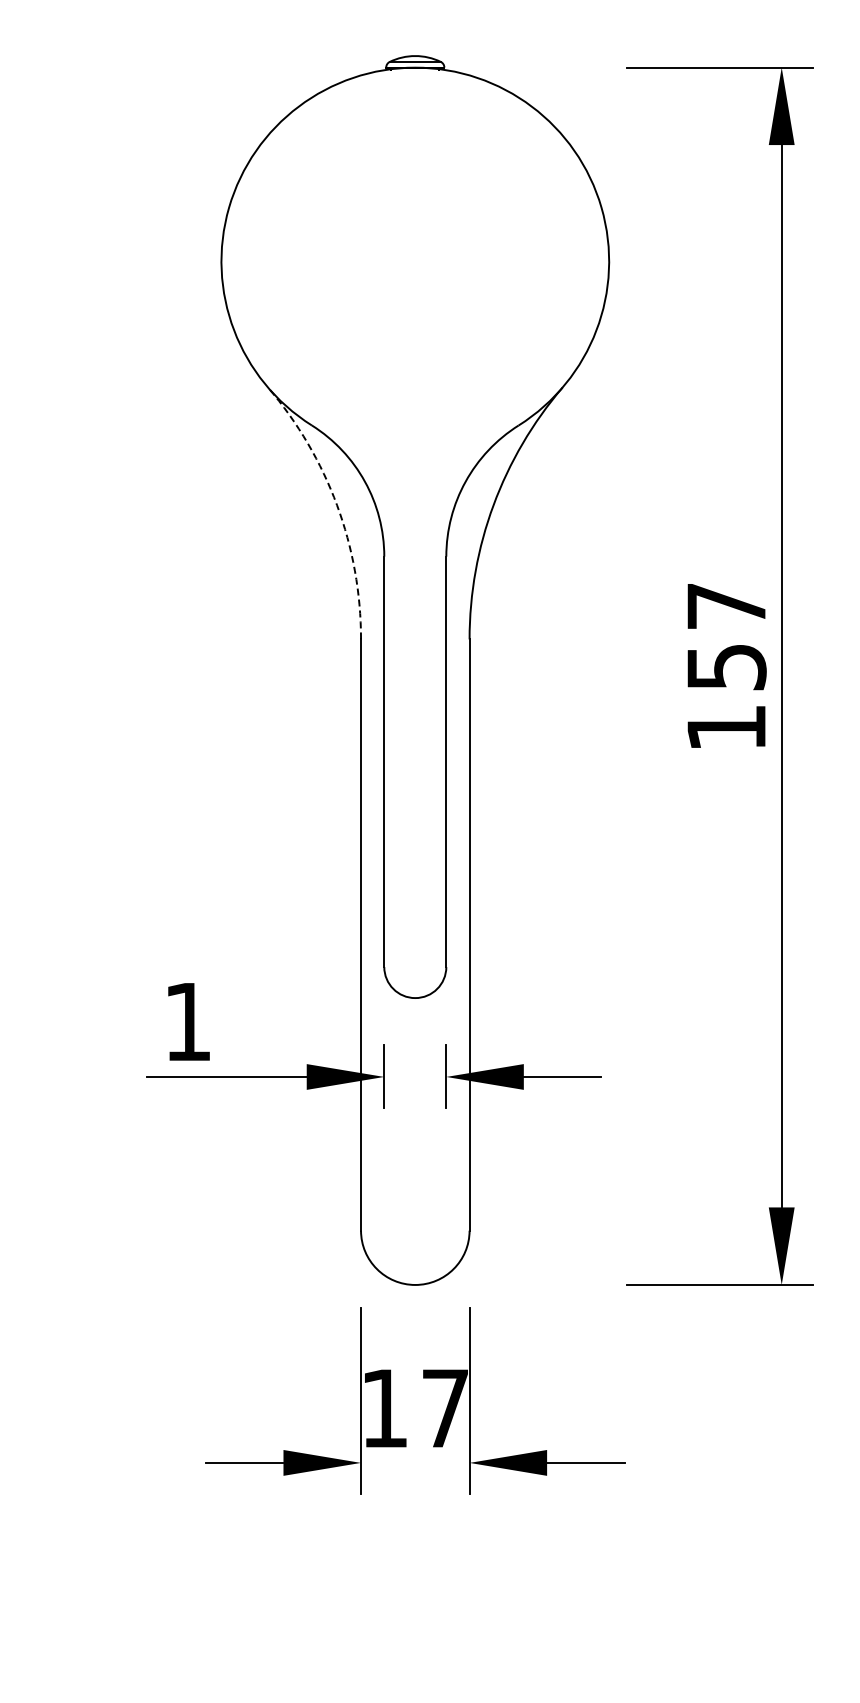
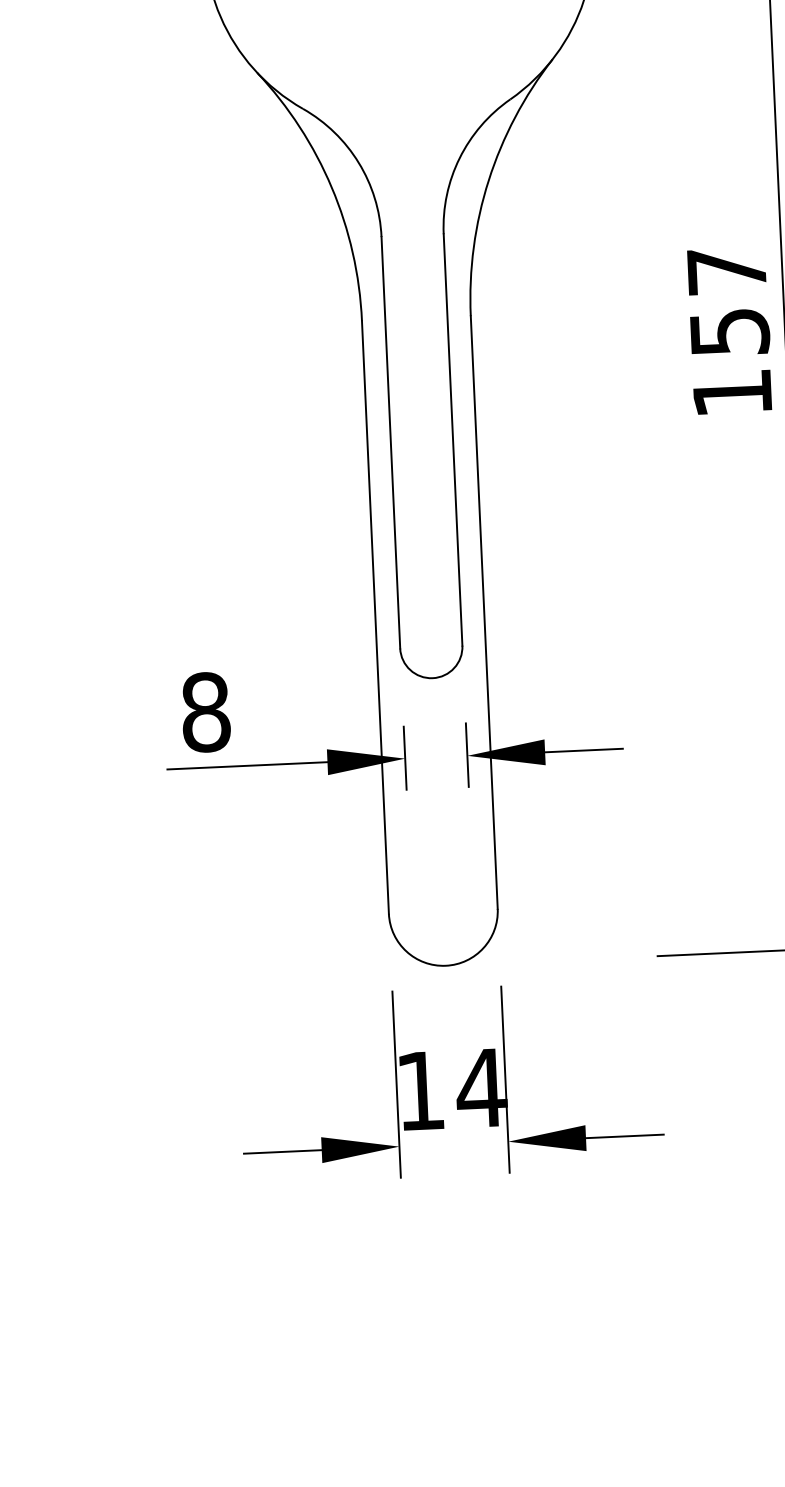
arc: (337, 505) -> (332, 187), dashed -> solid
text: (188, 1021) -> (206, 711), 1 -> 8
text: (444, 1408) -> (480, 1088), 17 -> 14

